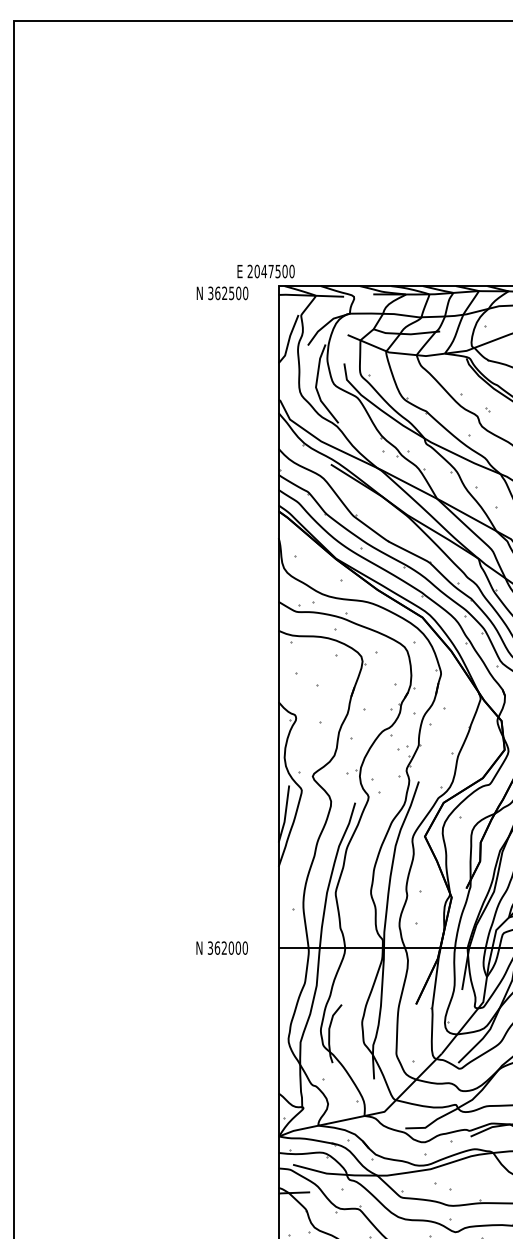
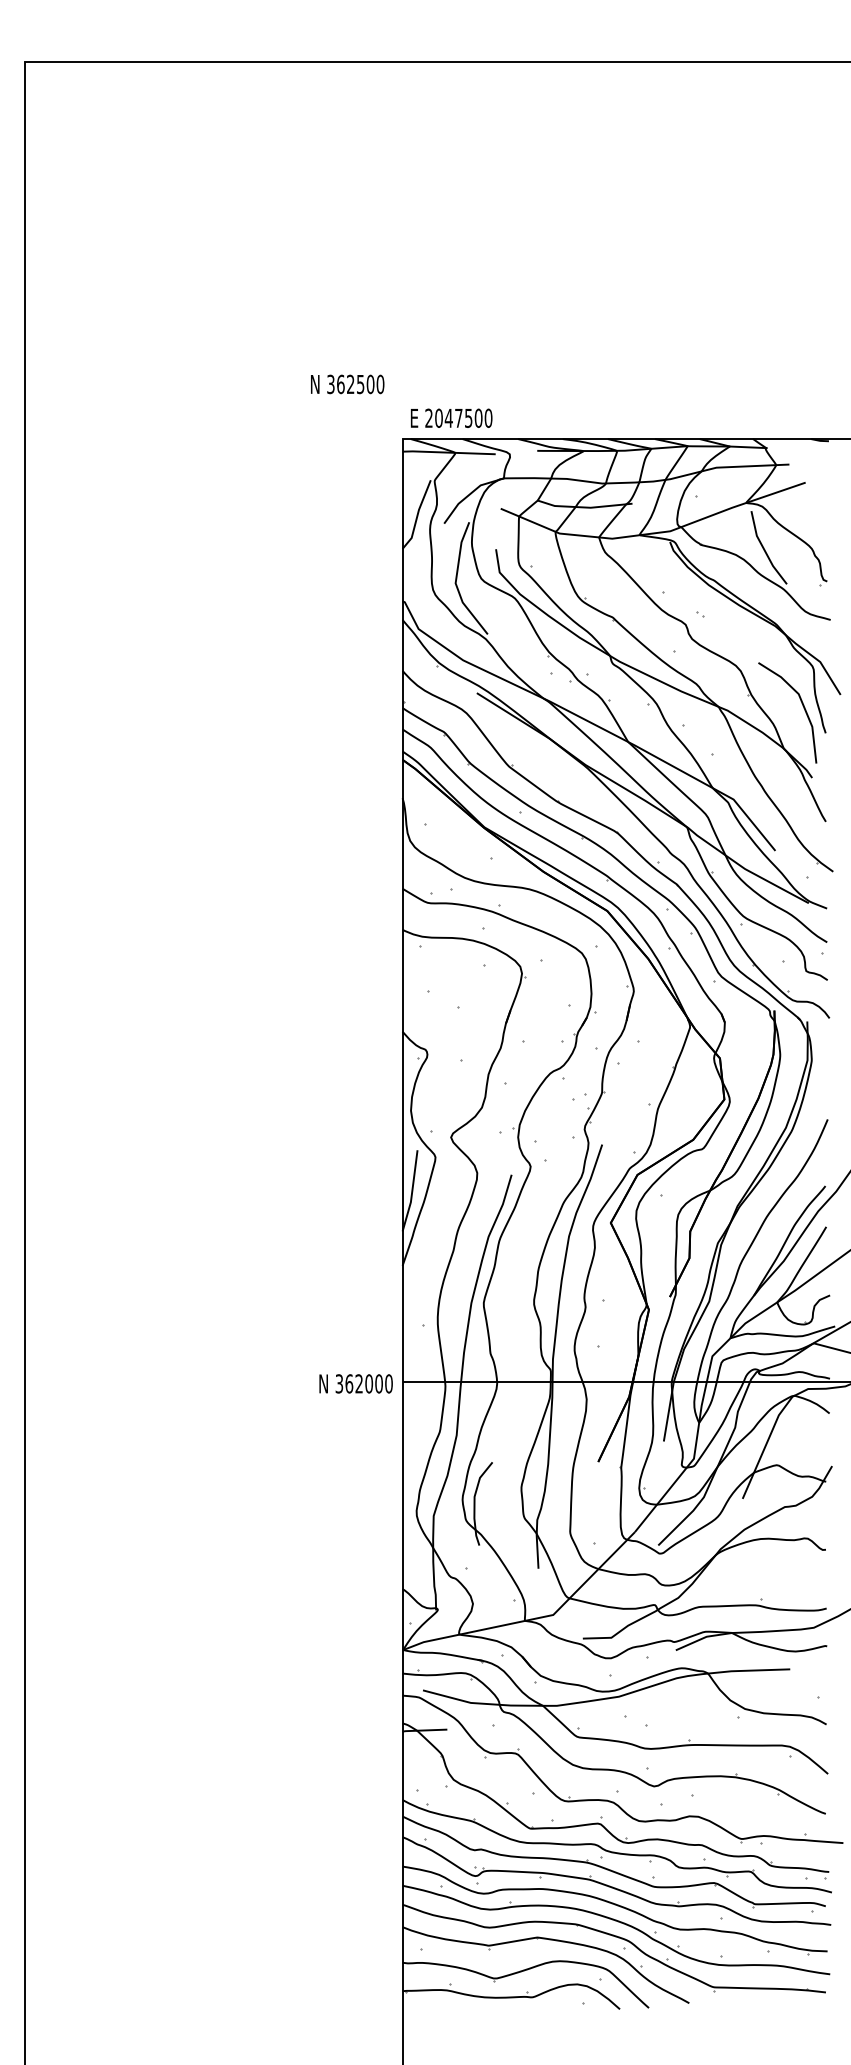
text: (266, 270) -> (451, 417), moved
text: (222, 293) -> (347, 384), moved
text: (221, 947) -> (355, 1383), moved

